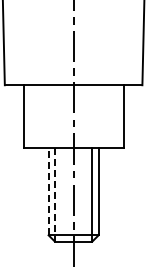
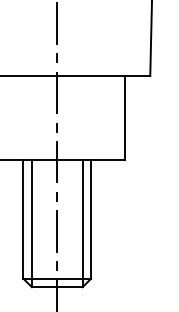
line: (48, 191) -> (23, 219), dashed -> solid
line: (54, 194) -> (31, 223), dashed -> solid

